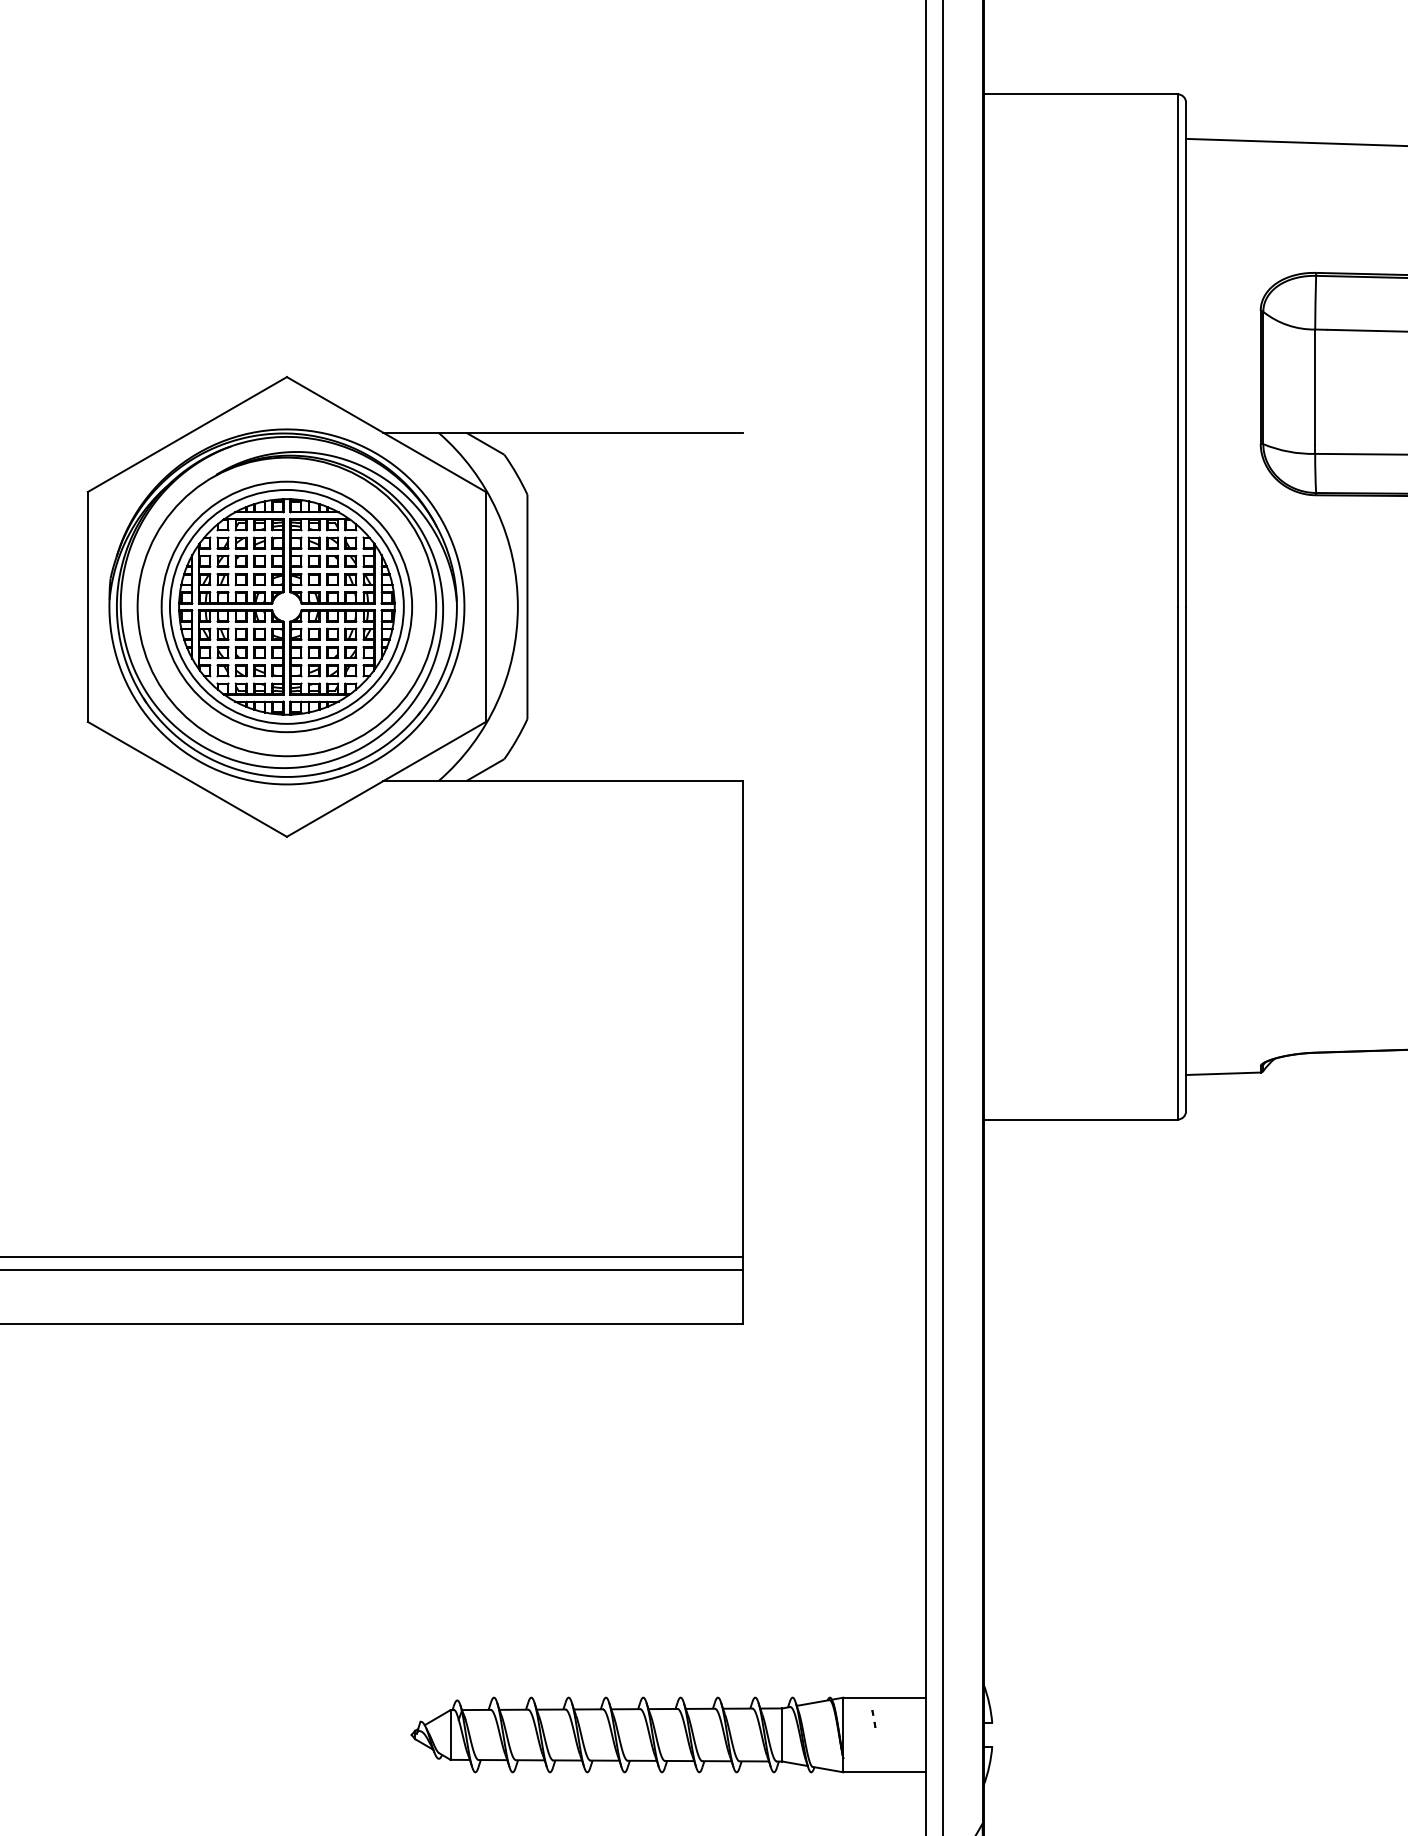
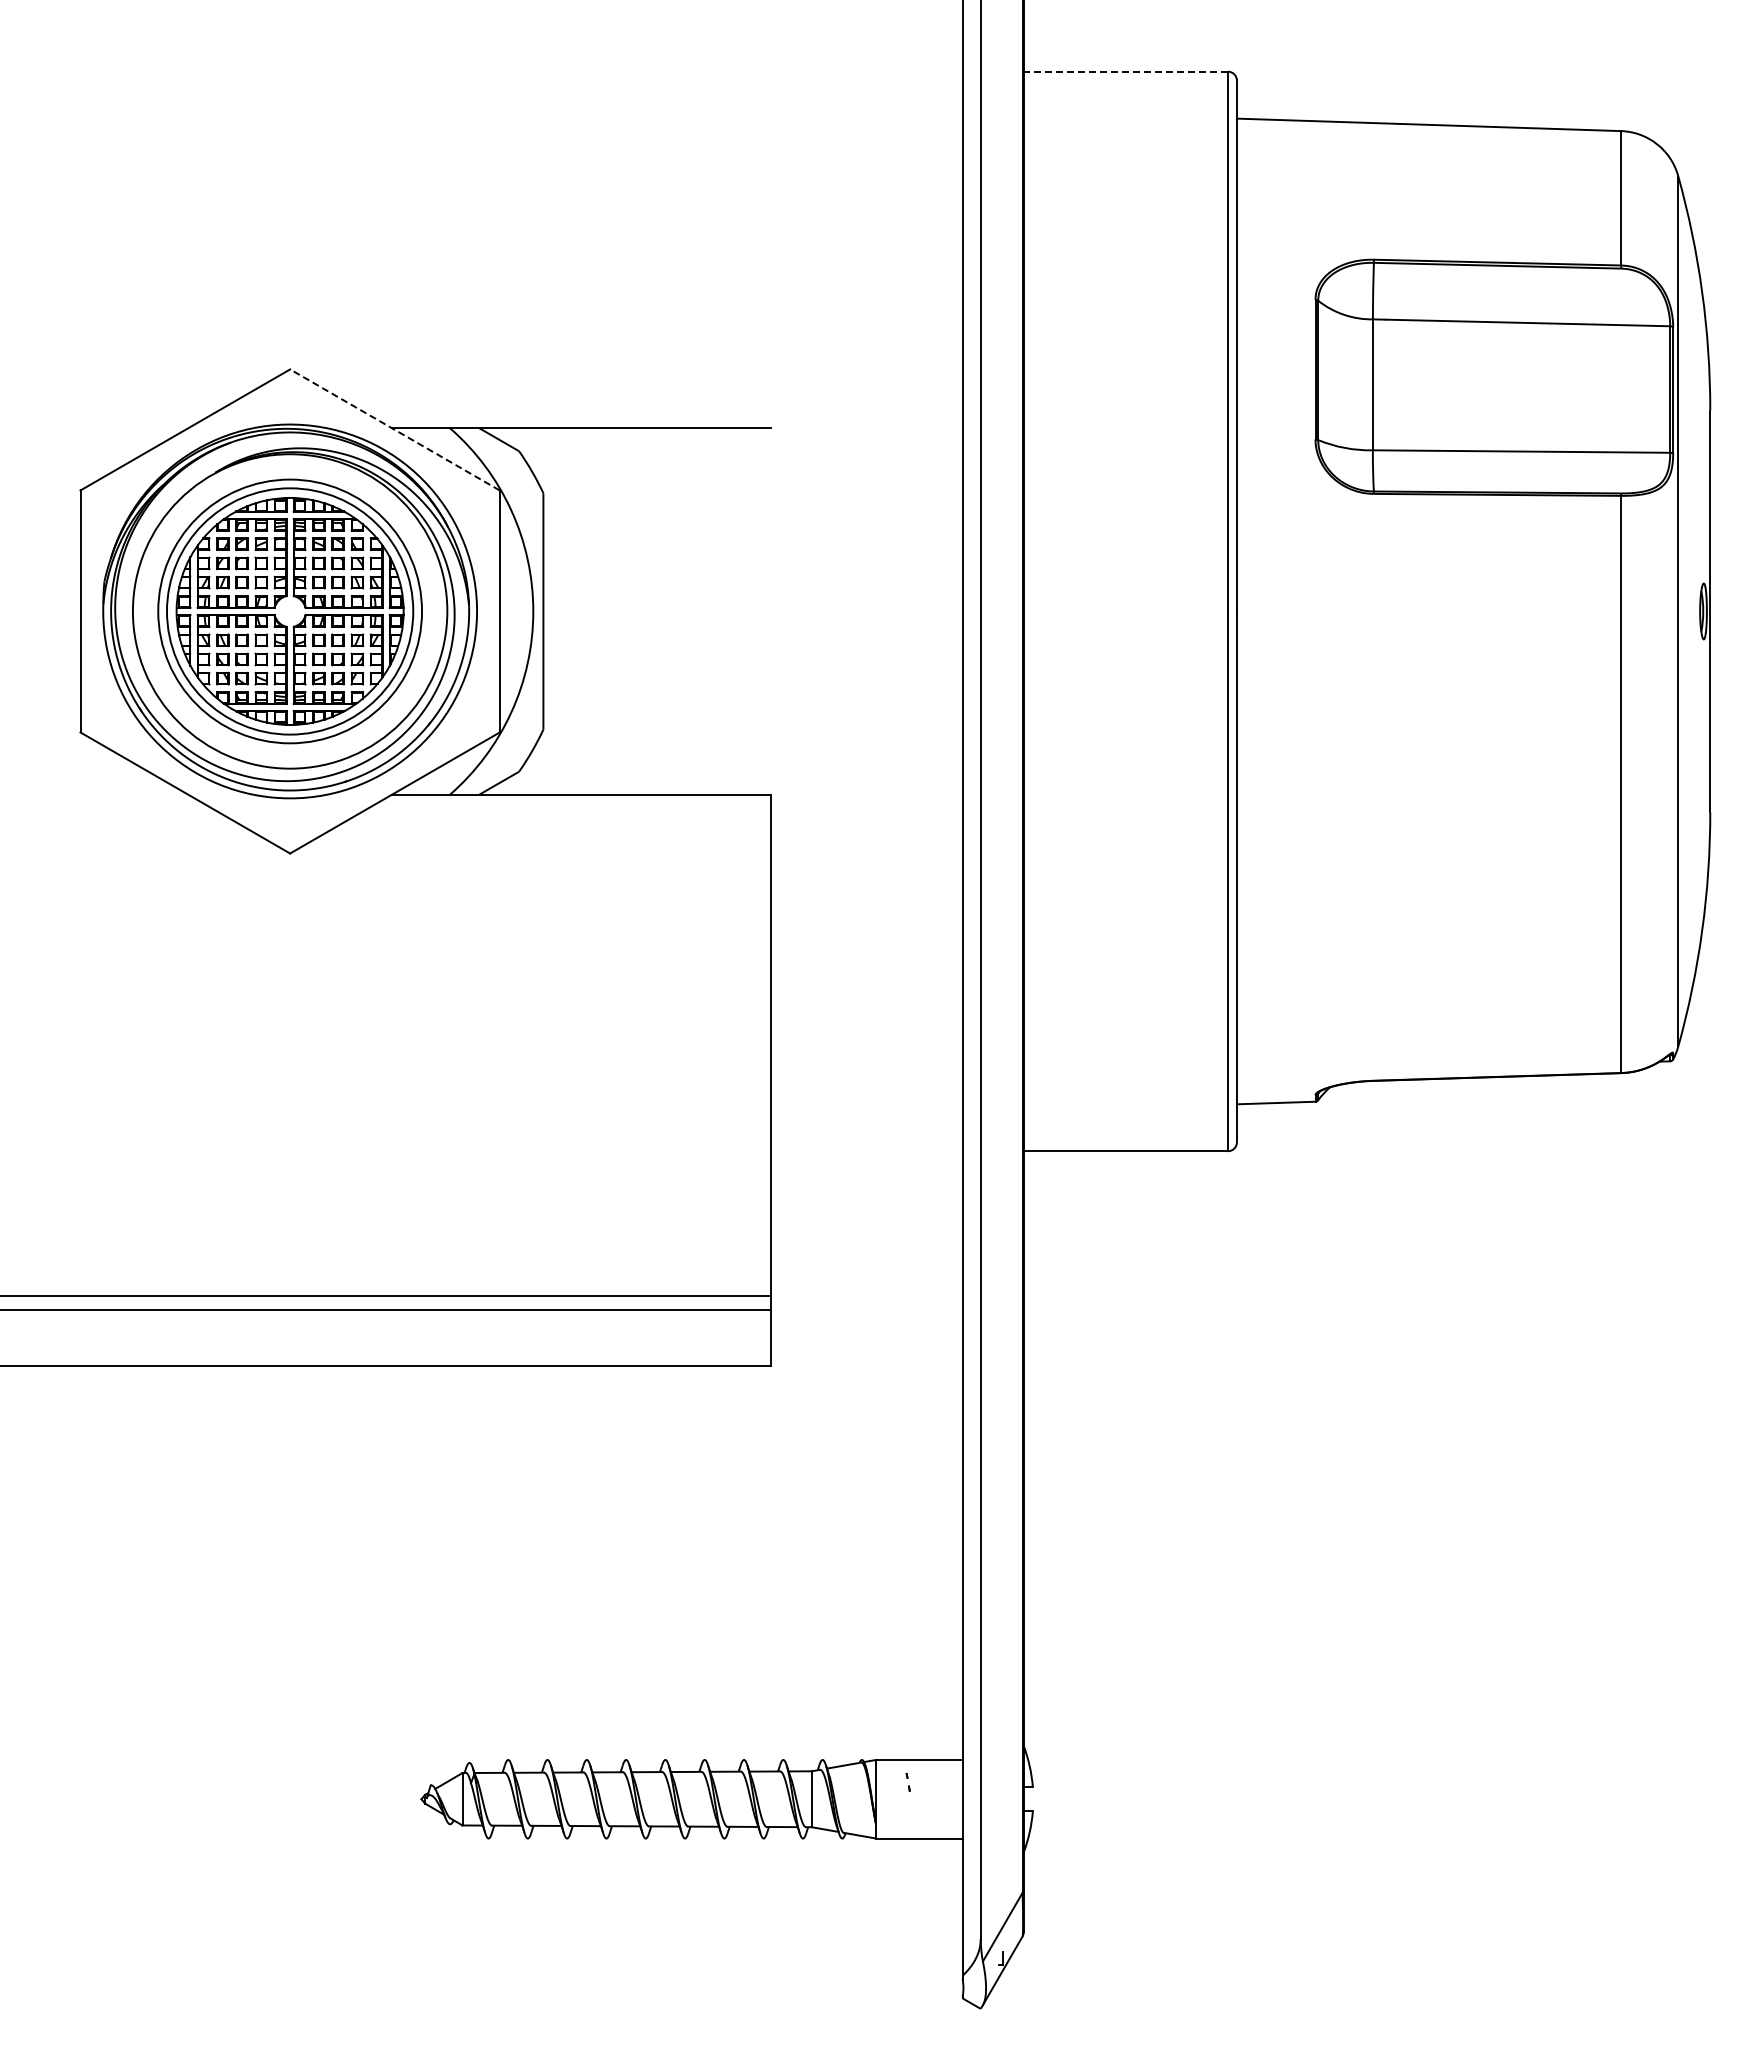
line: (1080, 94) -> (1125, 71), solid -> dashed
line: (386, 434) -> (394, 429), solid -> dashed

